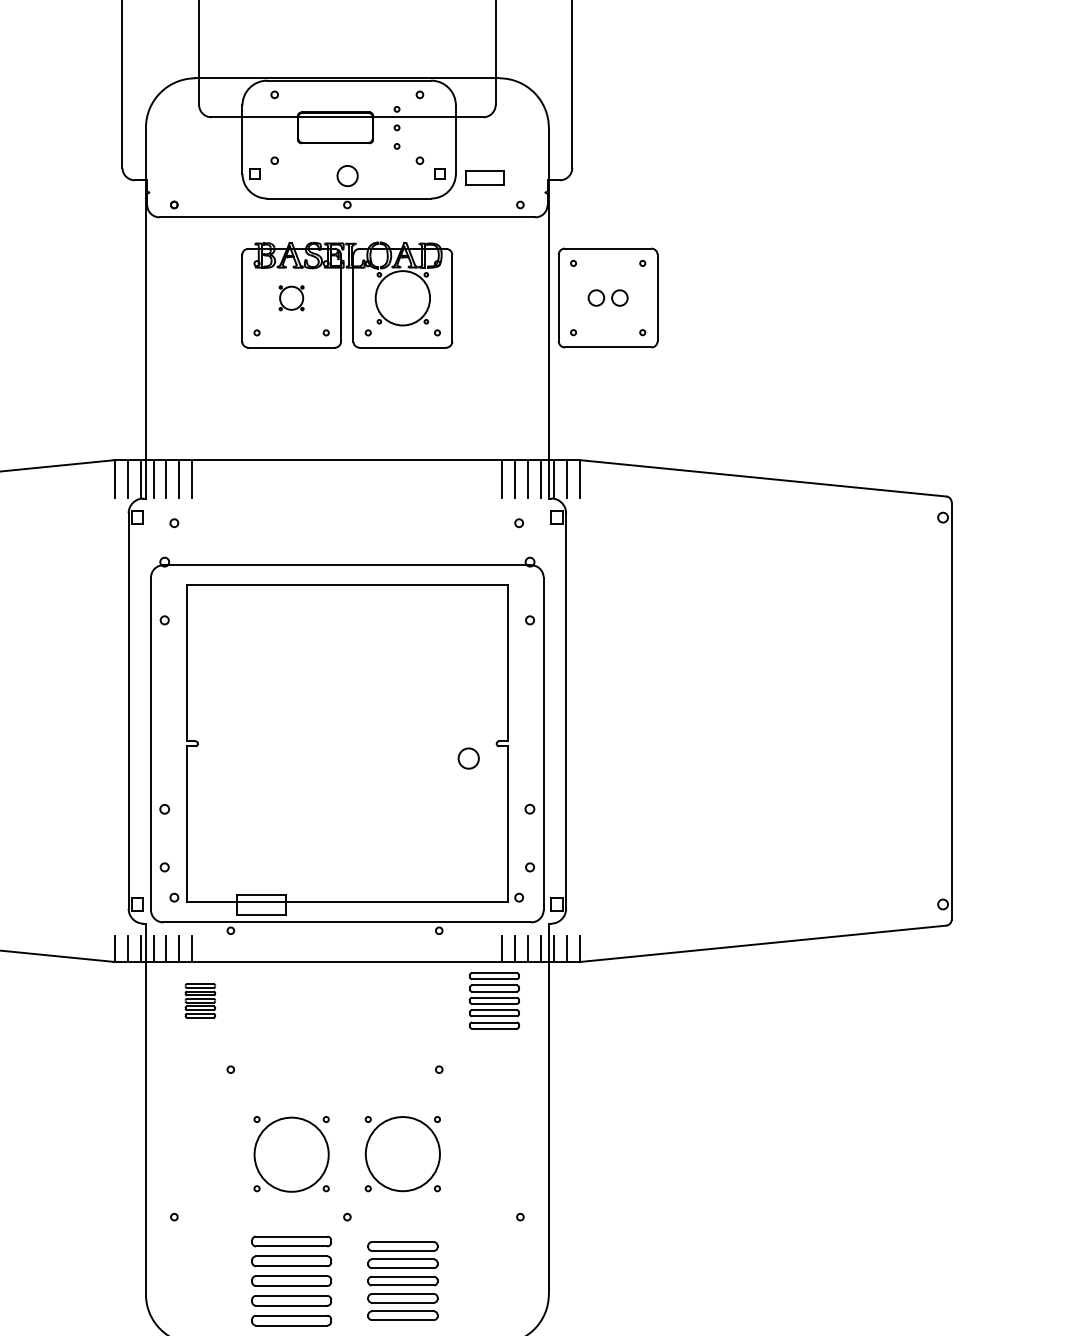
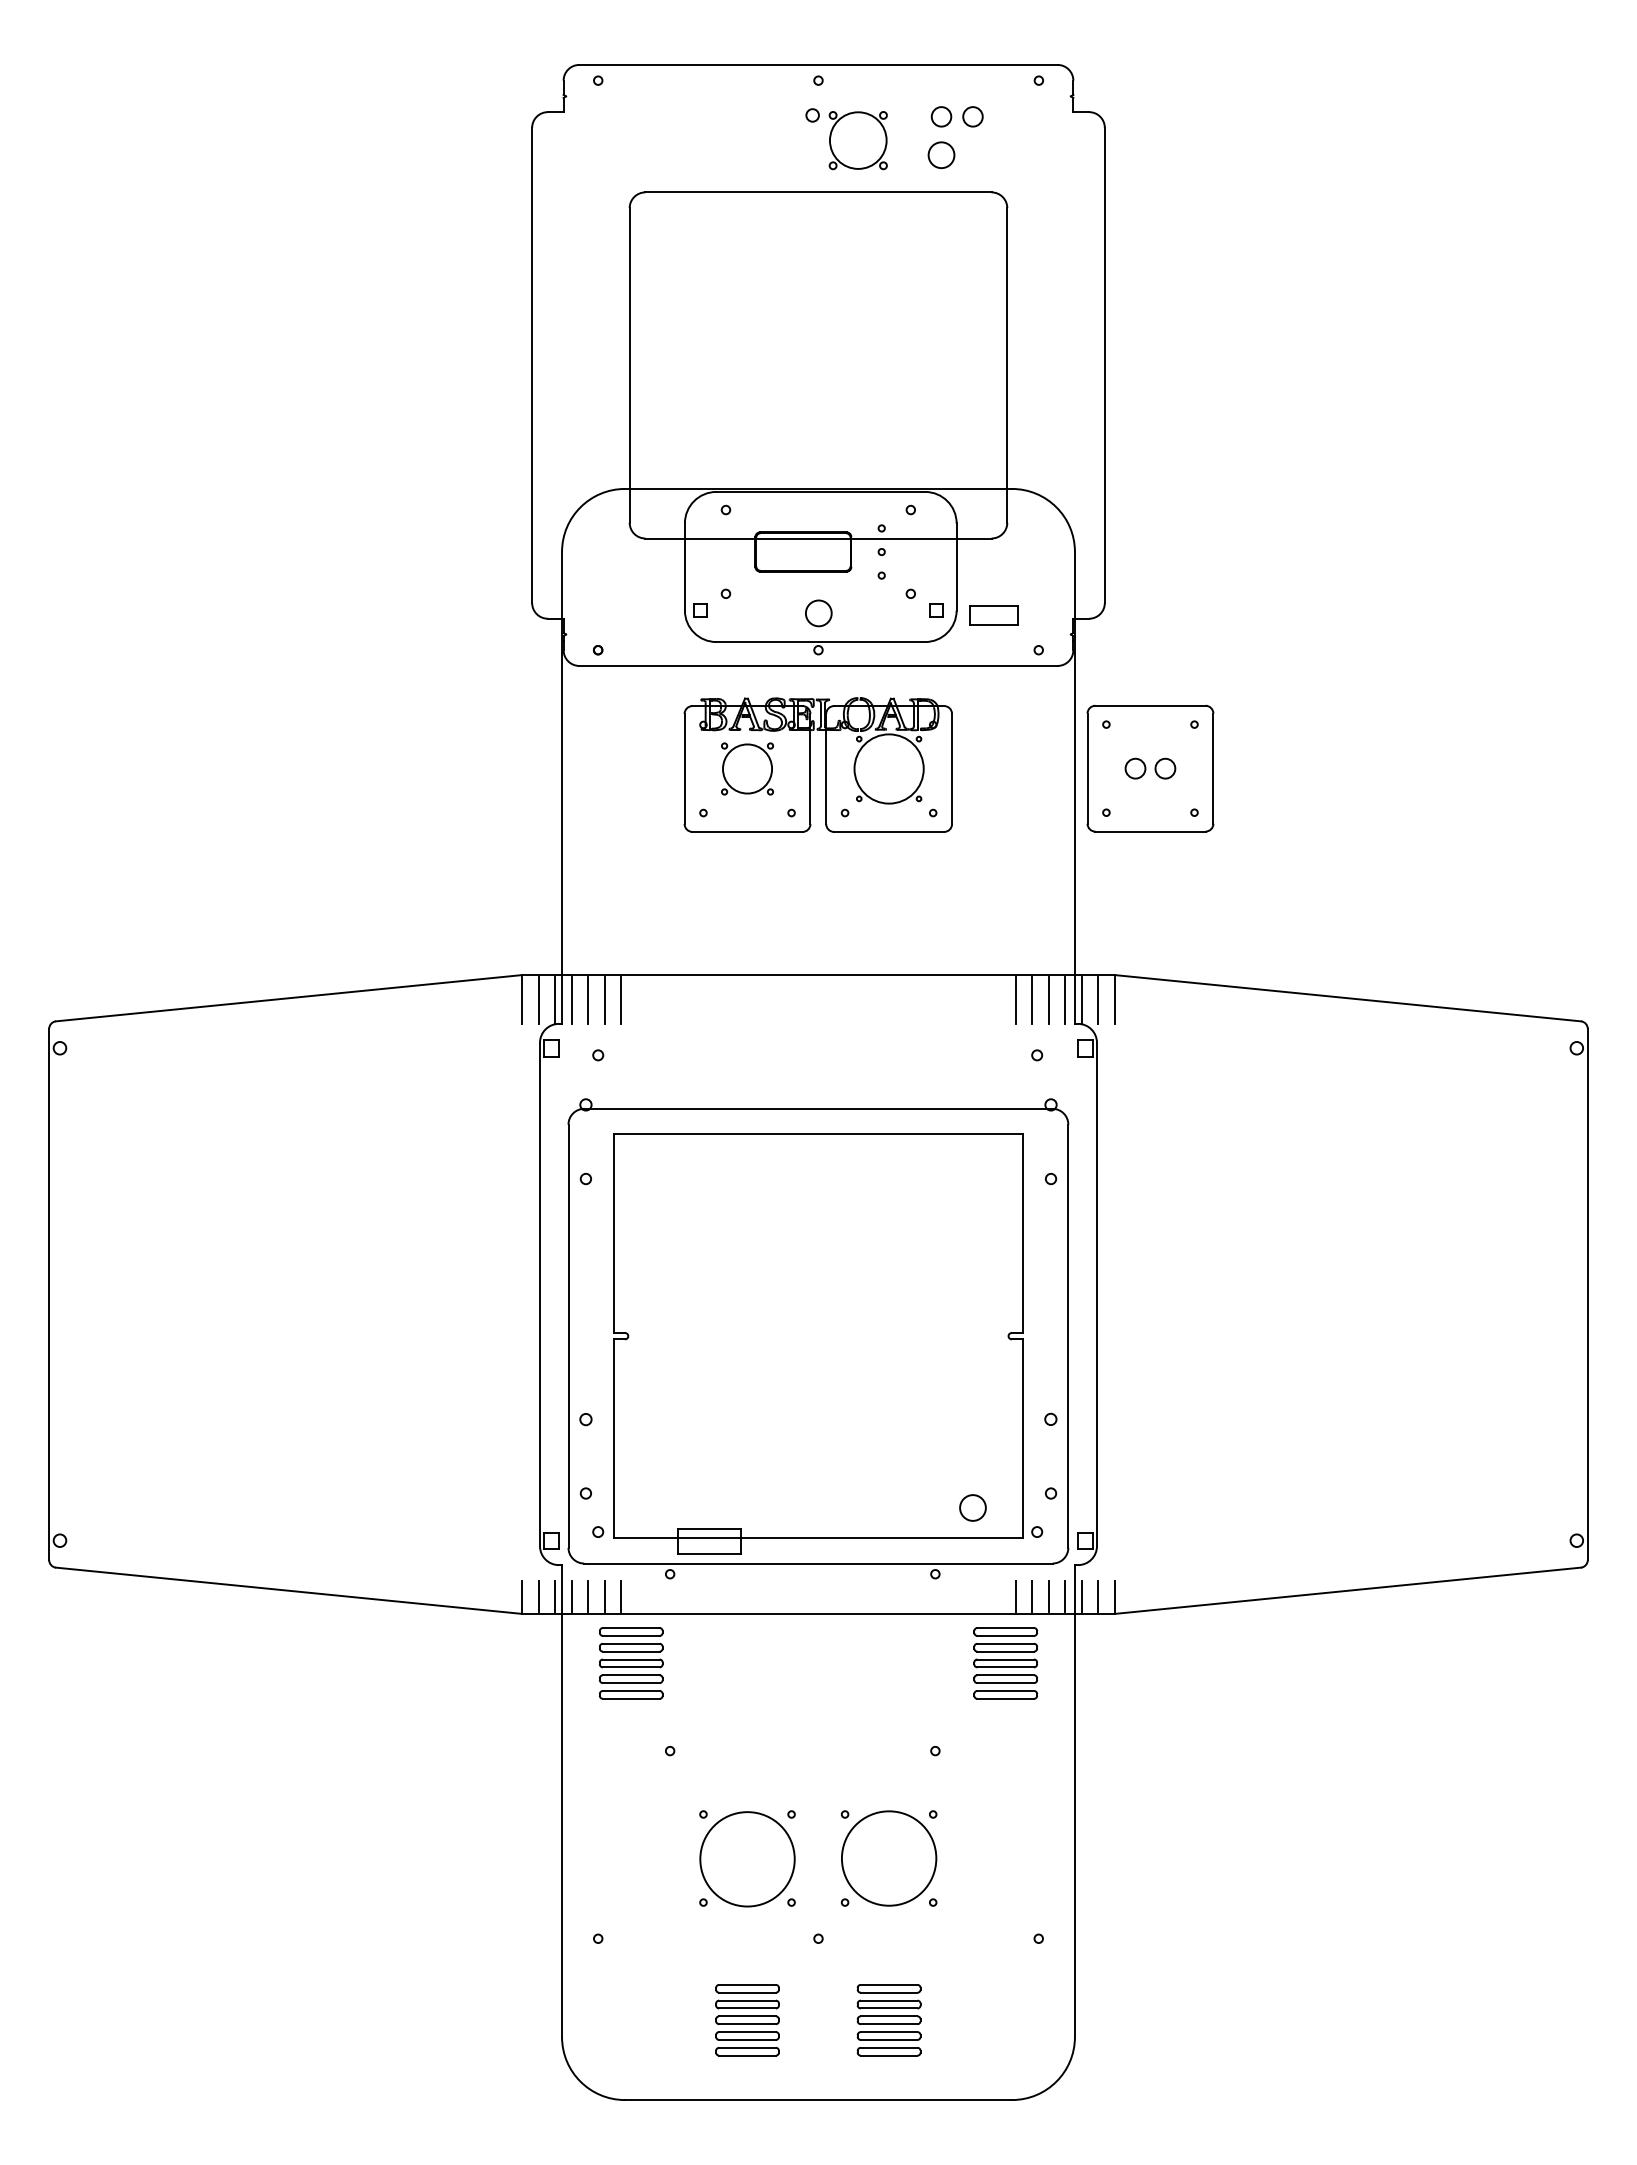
part: (291, 297) -> (747, 768), size x1.67
circle: (468, 758) -> (972, 1507), moved
part: (200, 1000) -> (631, 1663), size x1.67
part: (291, 1281) -> (747, 2020), size x0.62
part: (402, 1281) -> (888, 2020), size x0.71

